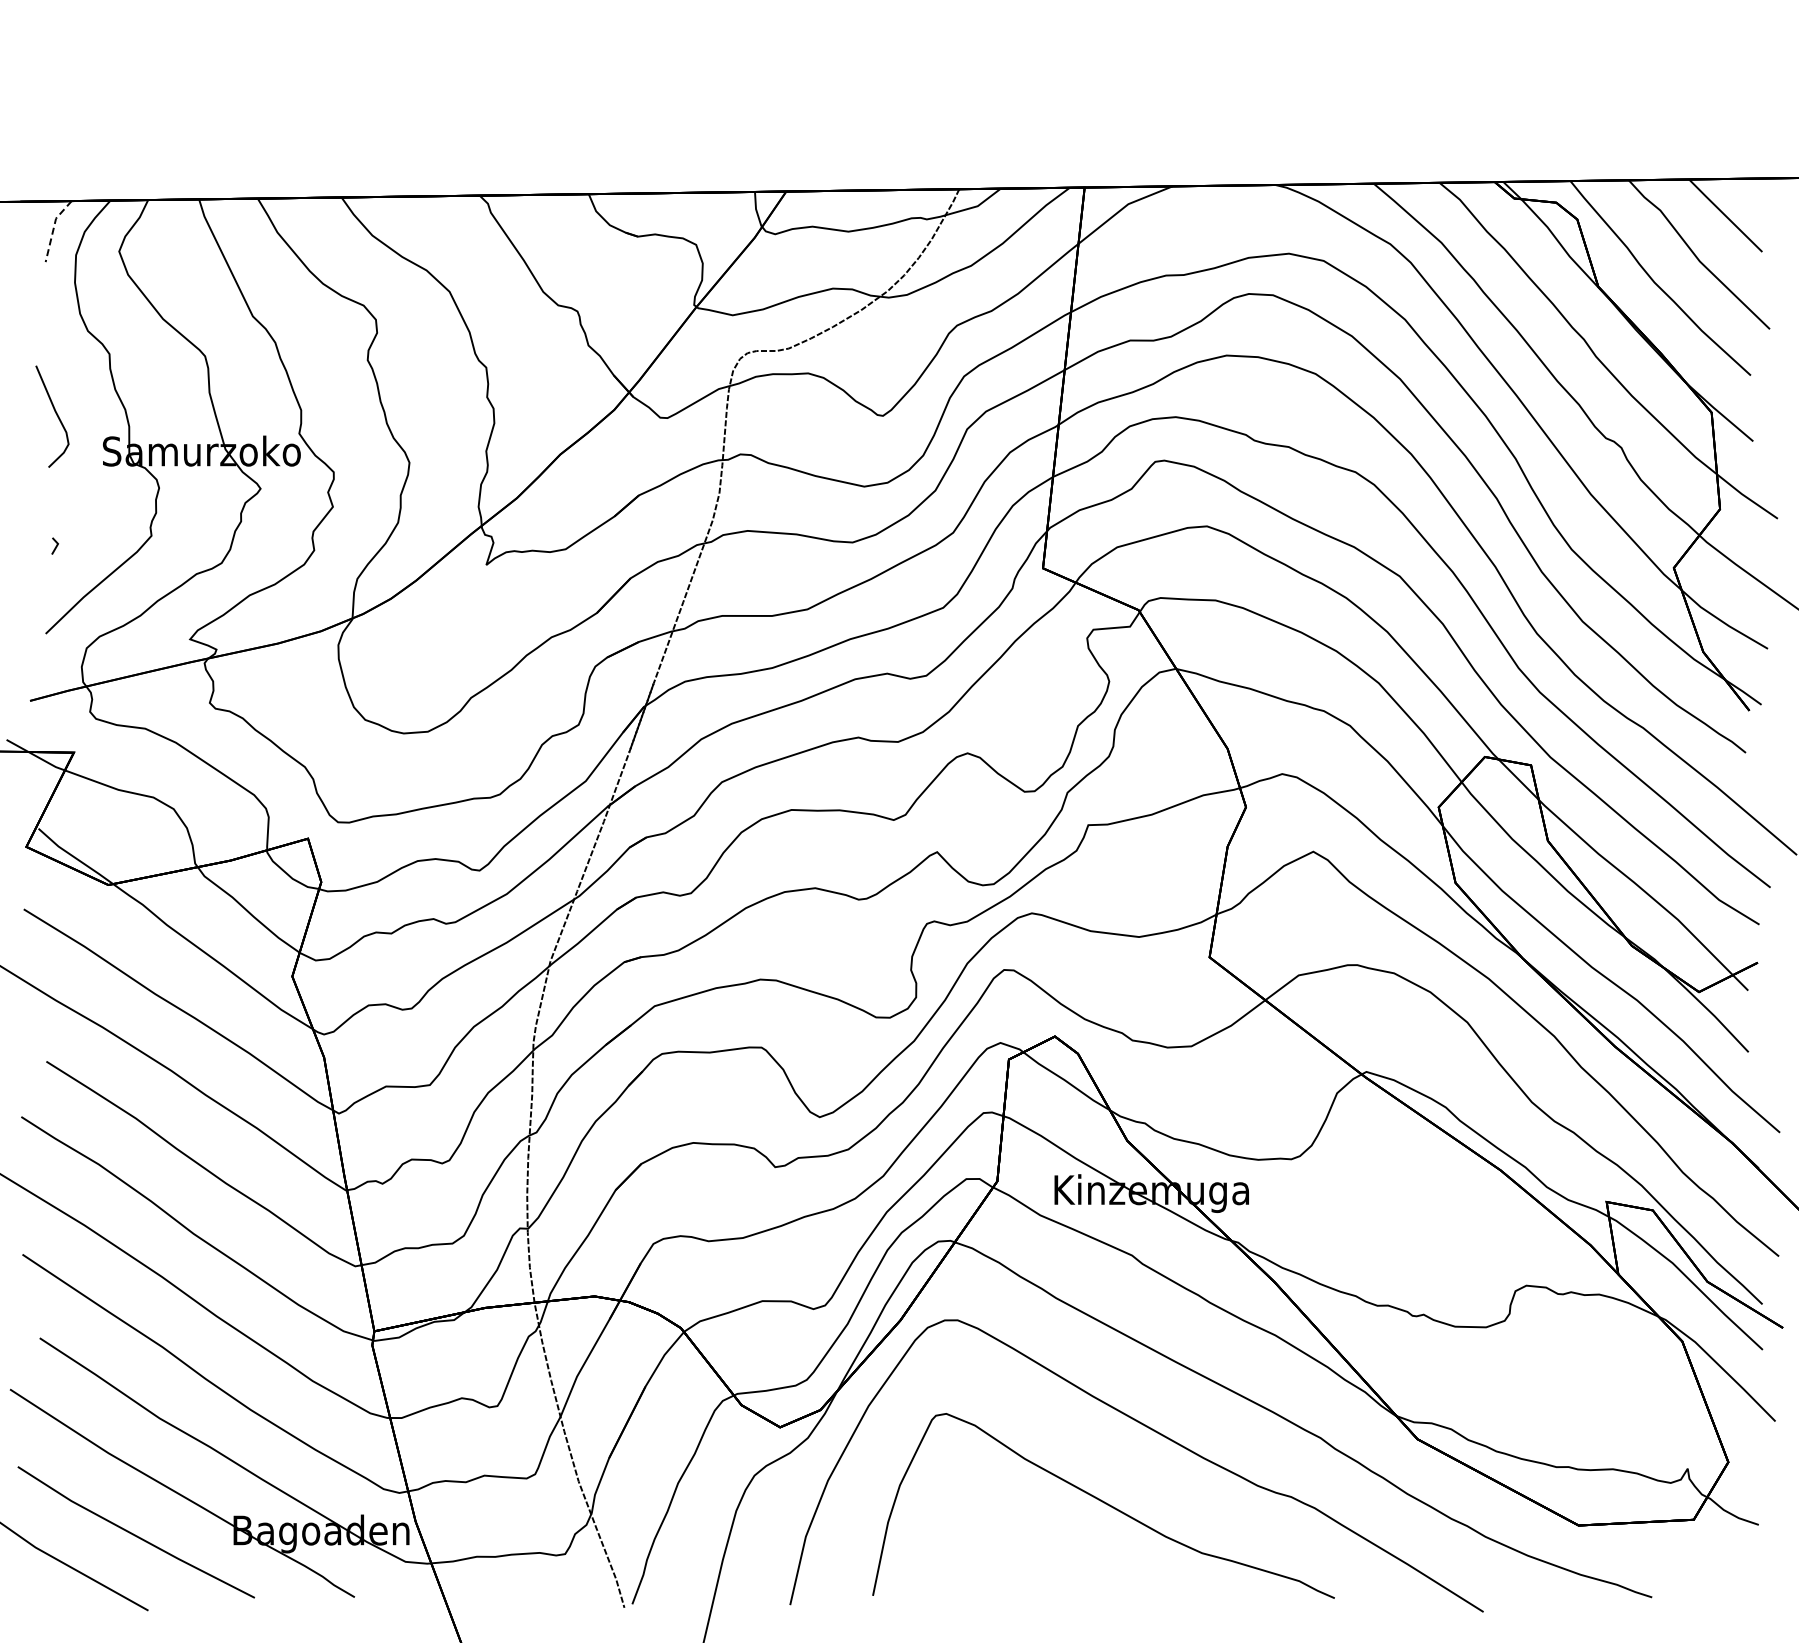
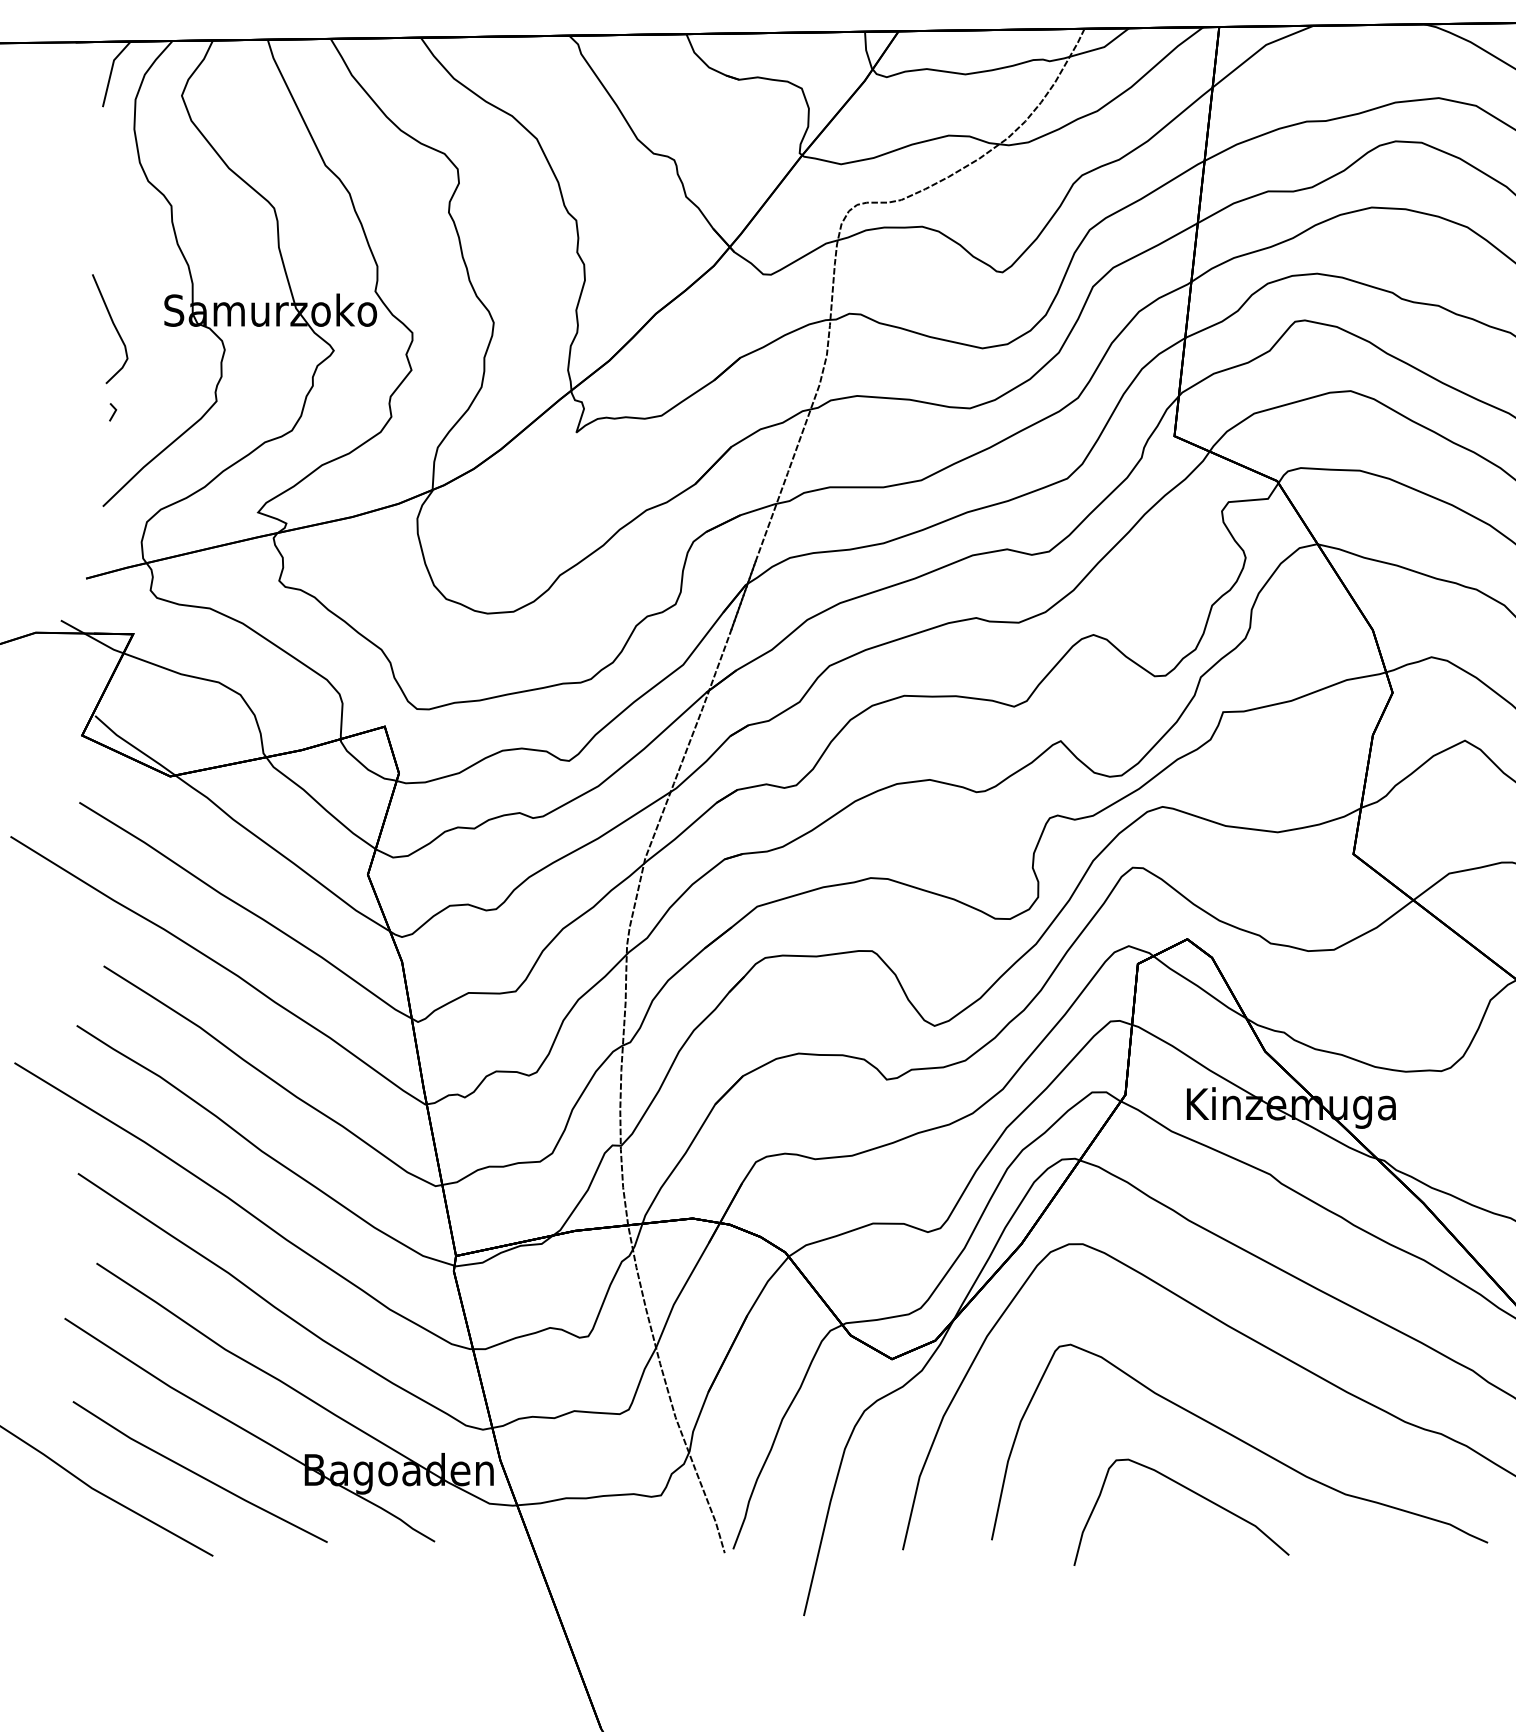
line: (53, 228) -> (111, 71), dashed -> solid
curve: (56, 415) -> (114, 327), moved
curve: (1059, 1551) -> (1192, 1492), added

